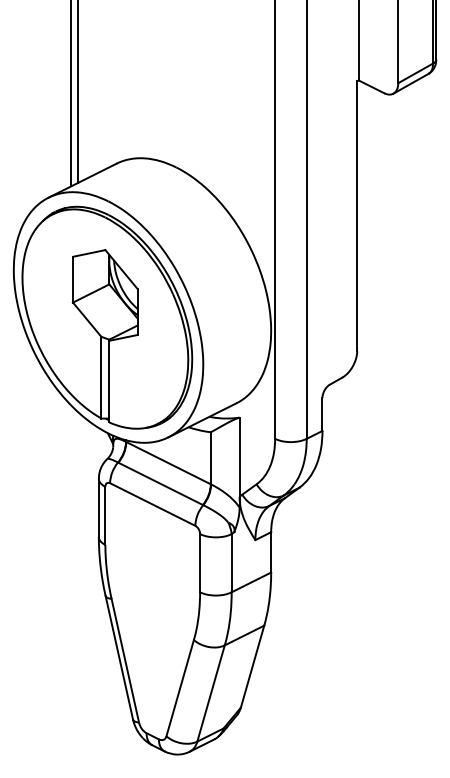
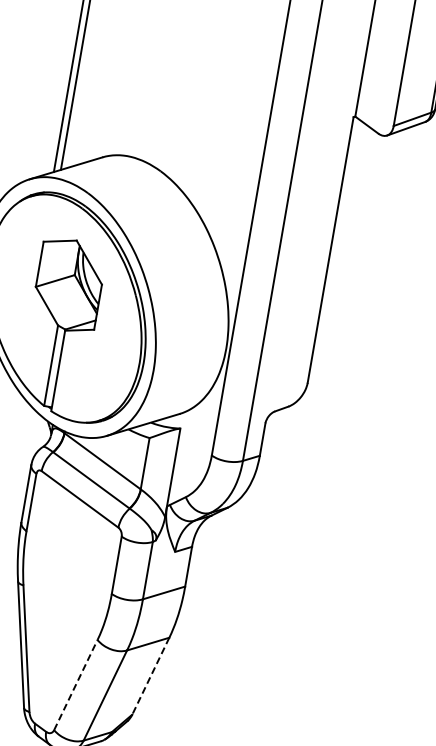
line: (252, 666) -> (150, 675), solid -> dashed
line: (180, 687) -> (76, 684), solid -> dashed

